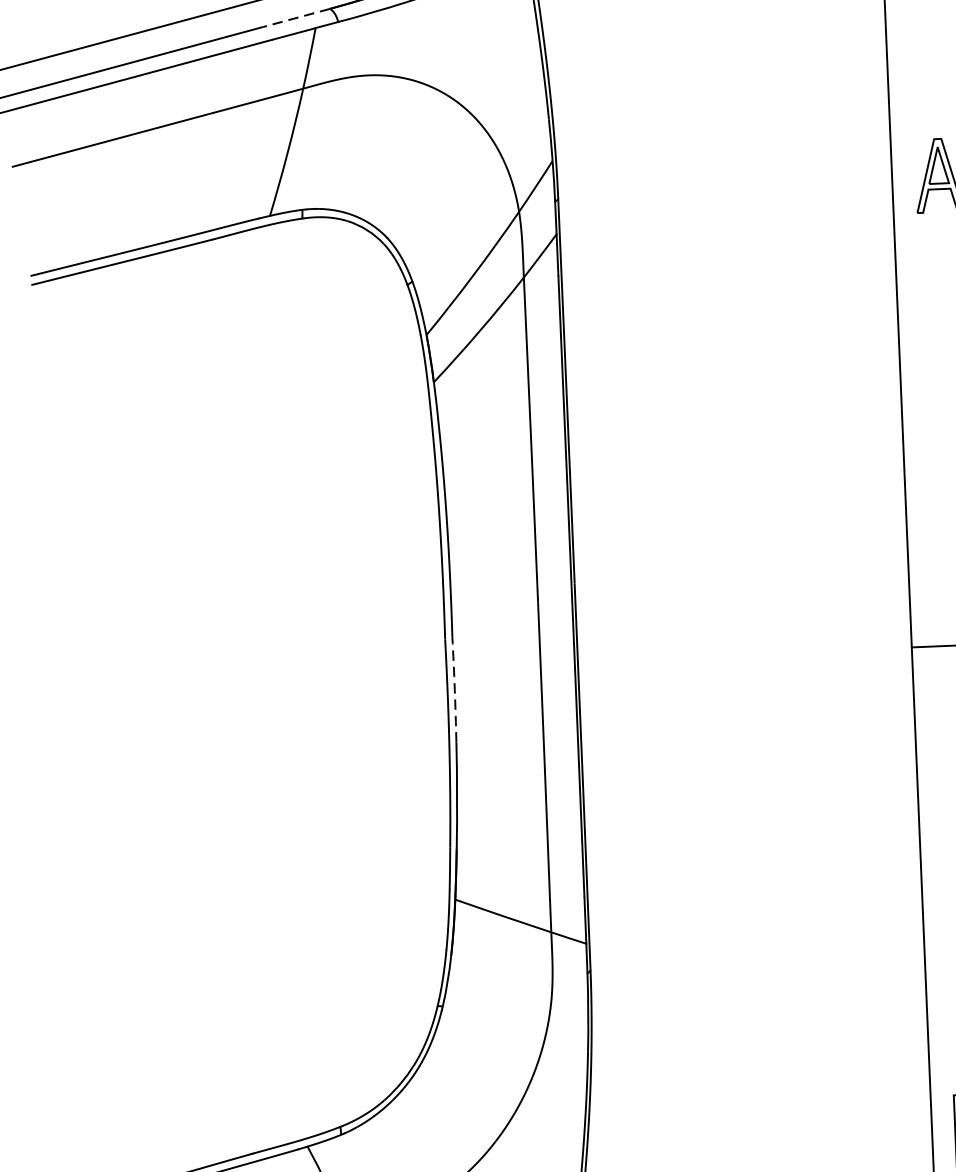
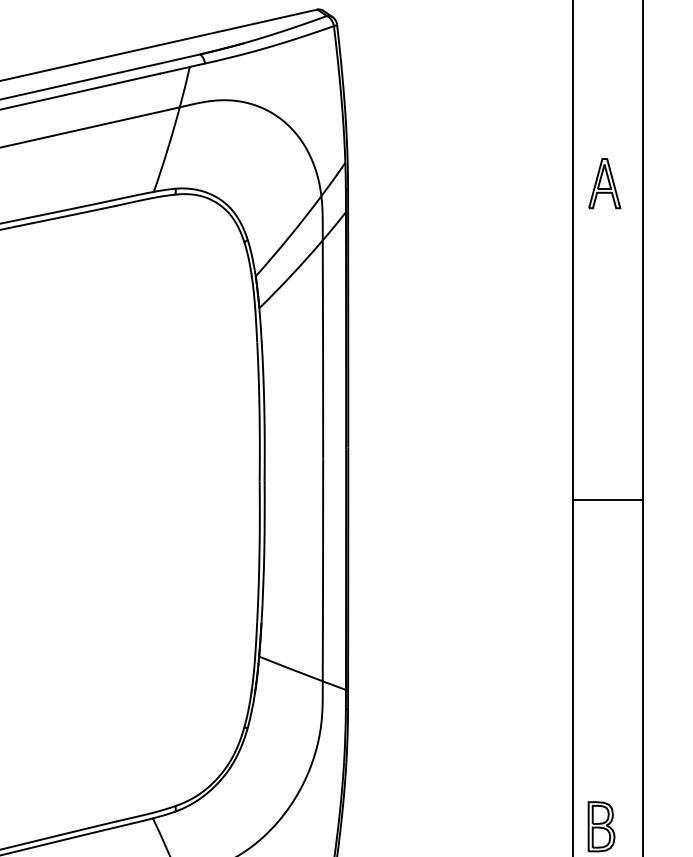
line: (295, 17) -> (176, 59), dashed -> solid
arc: (454, 689) -> (264, 515), dashed -> solid

